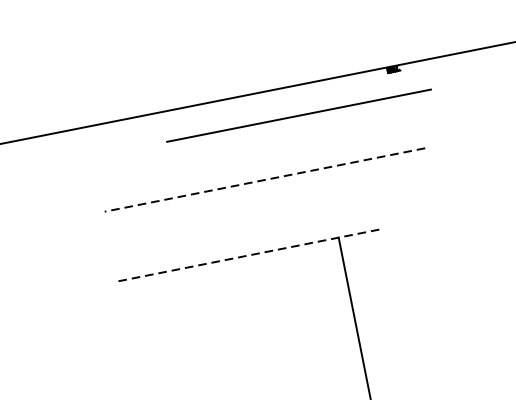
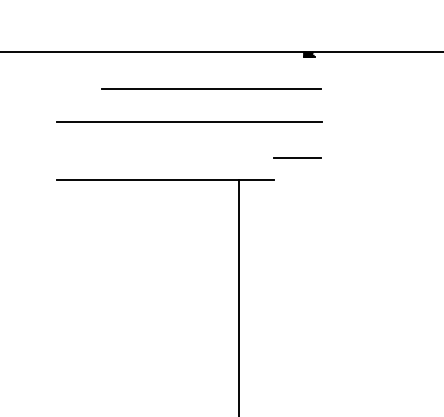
line: (298, 115) -> (211, 88), moved
line: (265, 180) -> (189, 122), dashed -> solid
line: (403, 196) -> (297, 157), added
line: (249, 254) -> (165, 179), dashed -> solid

